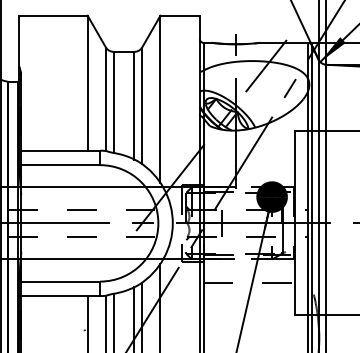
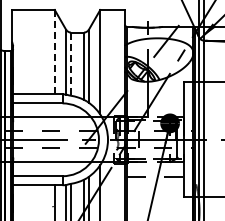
line: (87, 82) -> (54, 51), solid -> dashed
line: (114, 102) -> (71, 64), solid -> dashed

